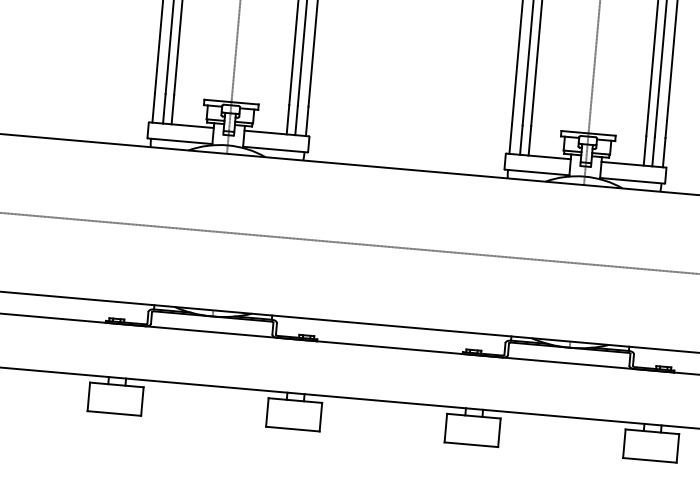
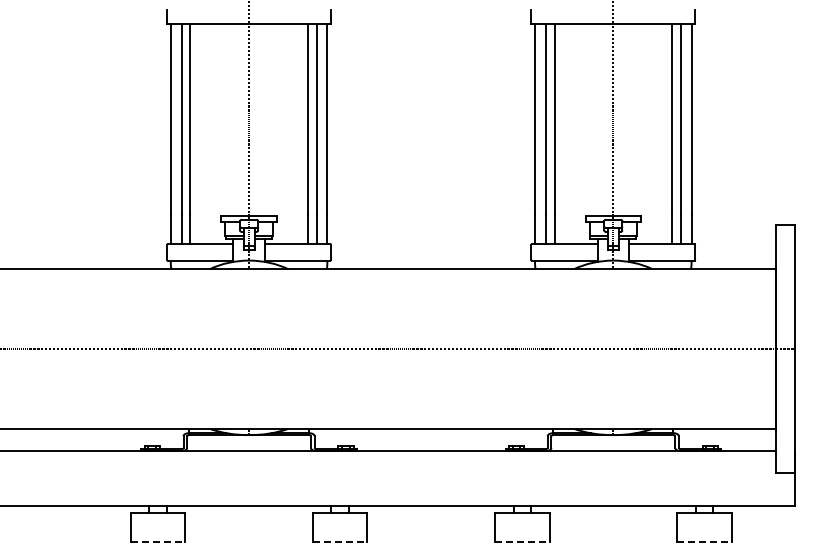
line: (114, 413) -> (158, 542), solid -> dashed
line: (293, 429) -> (340, 542), solid -> dashed
line: (471, 445) -> (522, 542), solid -> dashed
line: (650, 460) -> (704, 542), solid -> dashed

